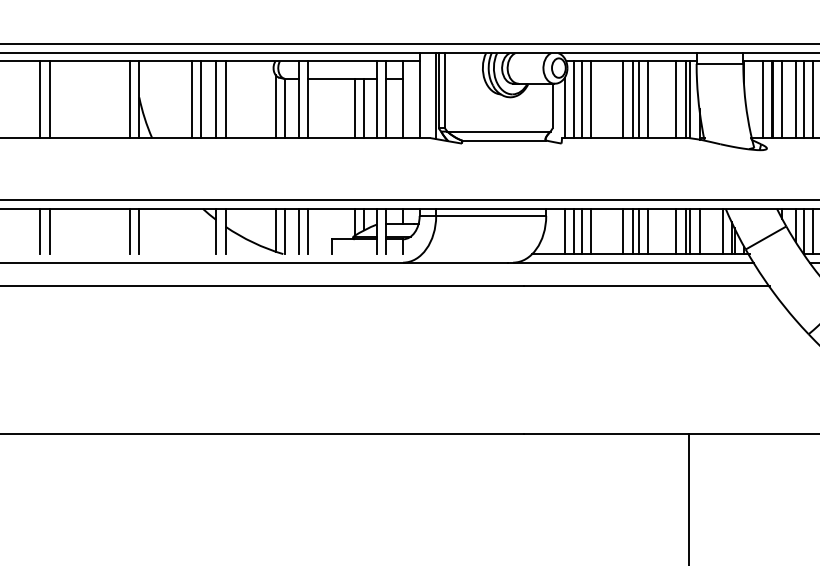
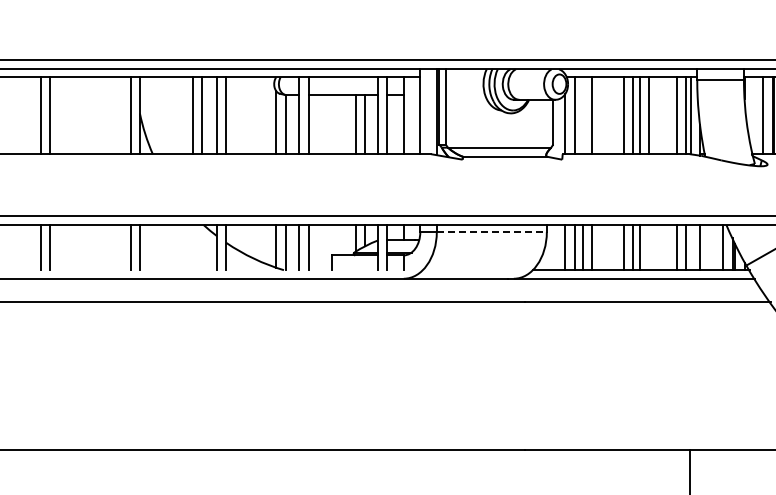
line: (582, 99) -> (583, 115), removed
line: (491, 215) -> (492, 231), solid -> dashed
line: (648, 231) -> (649, 247), removed
line: (690, 231) -> (691, 247), removed

